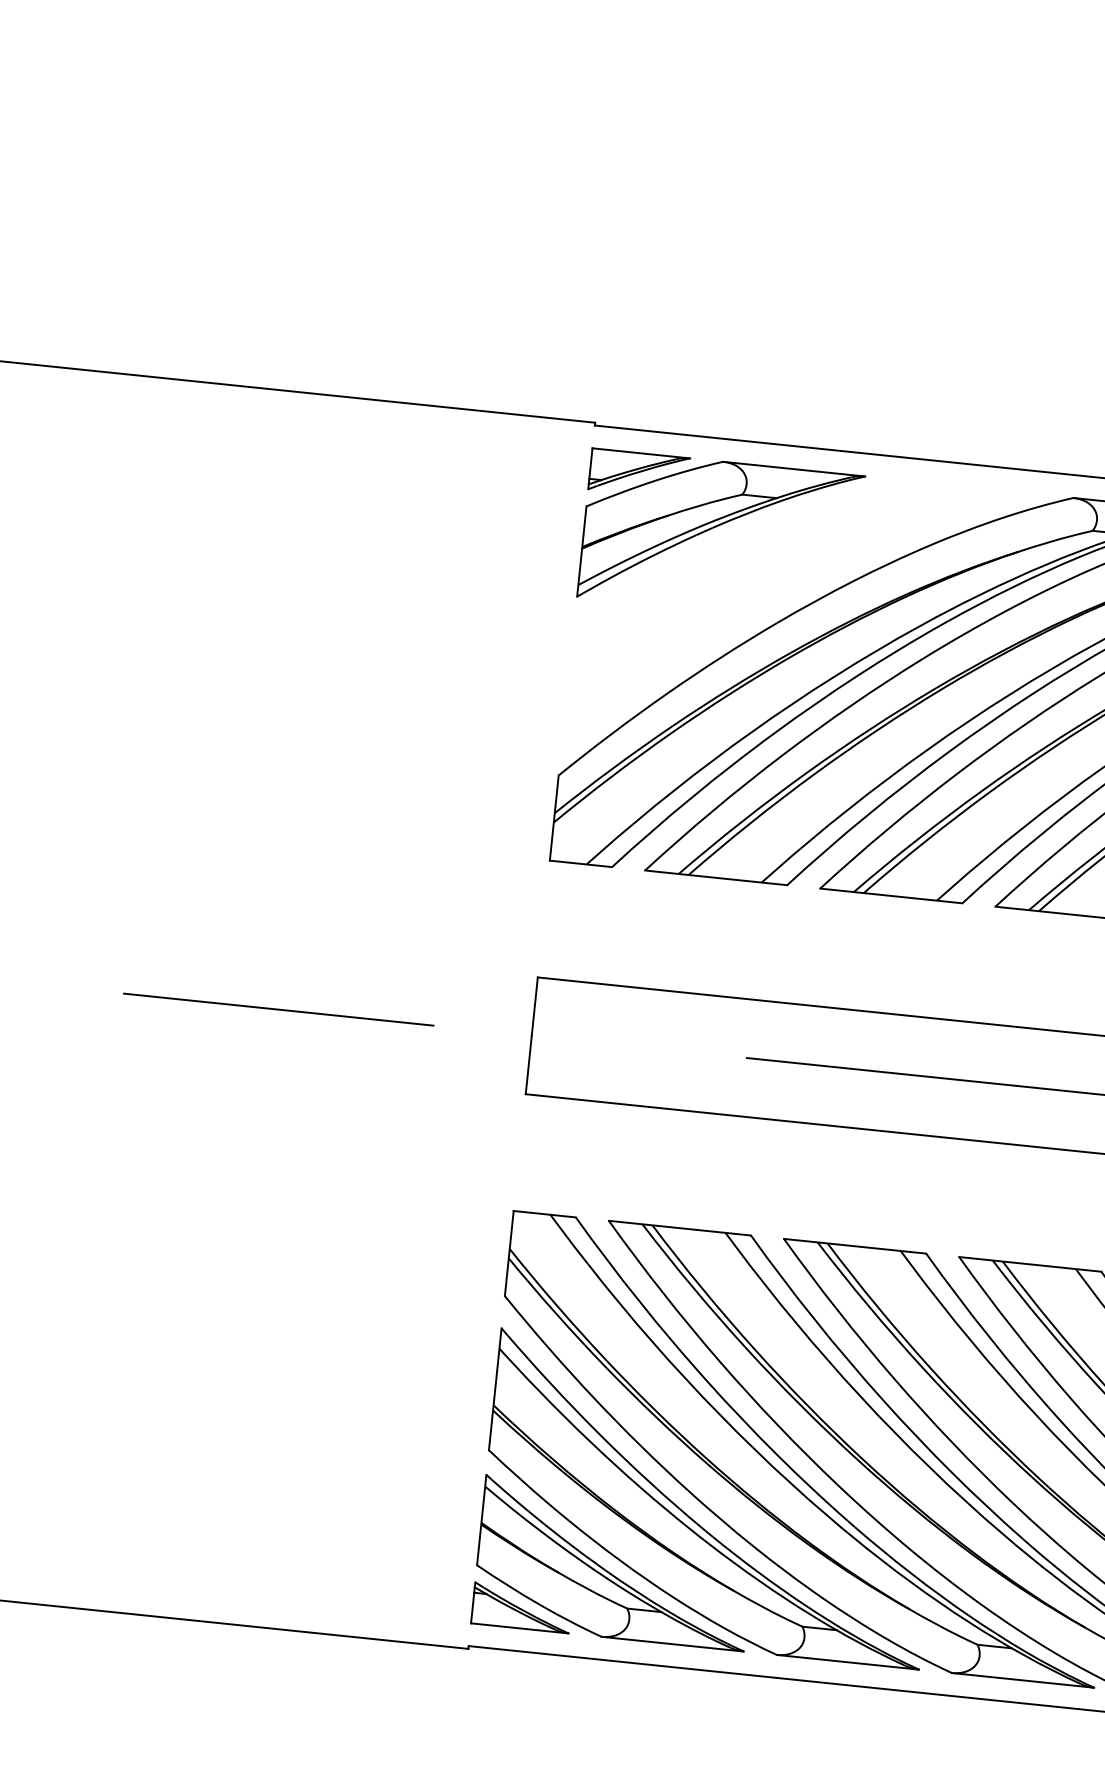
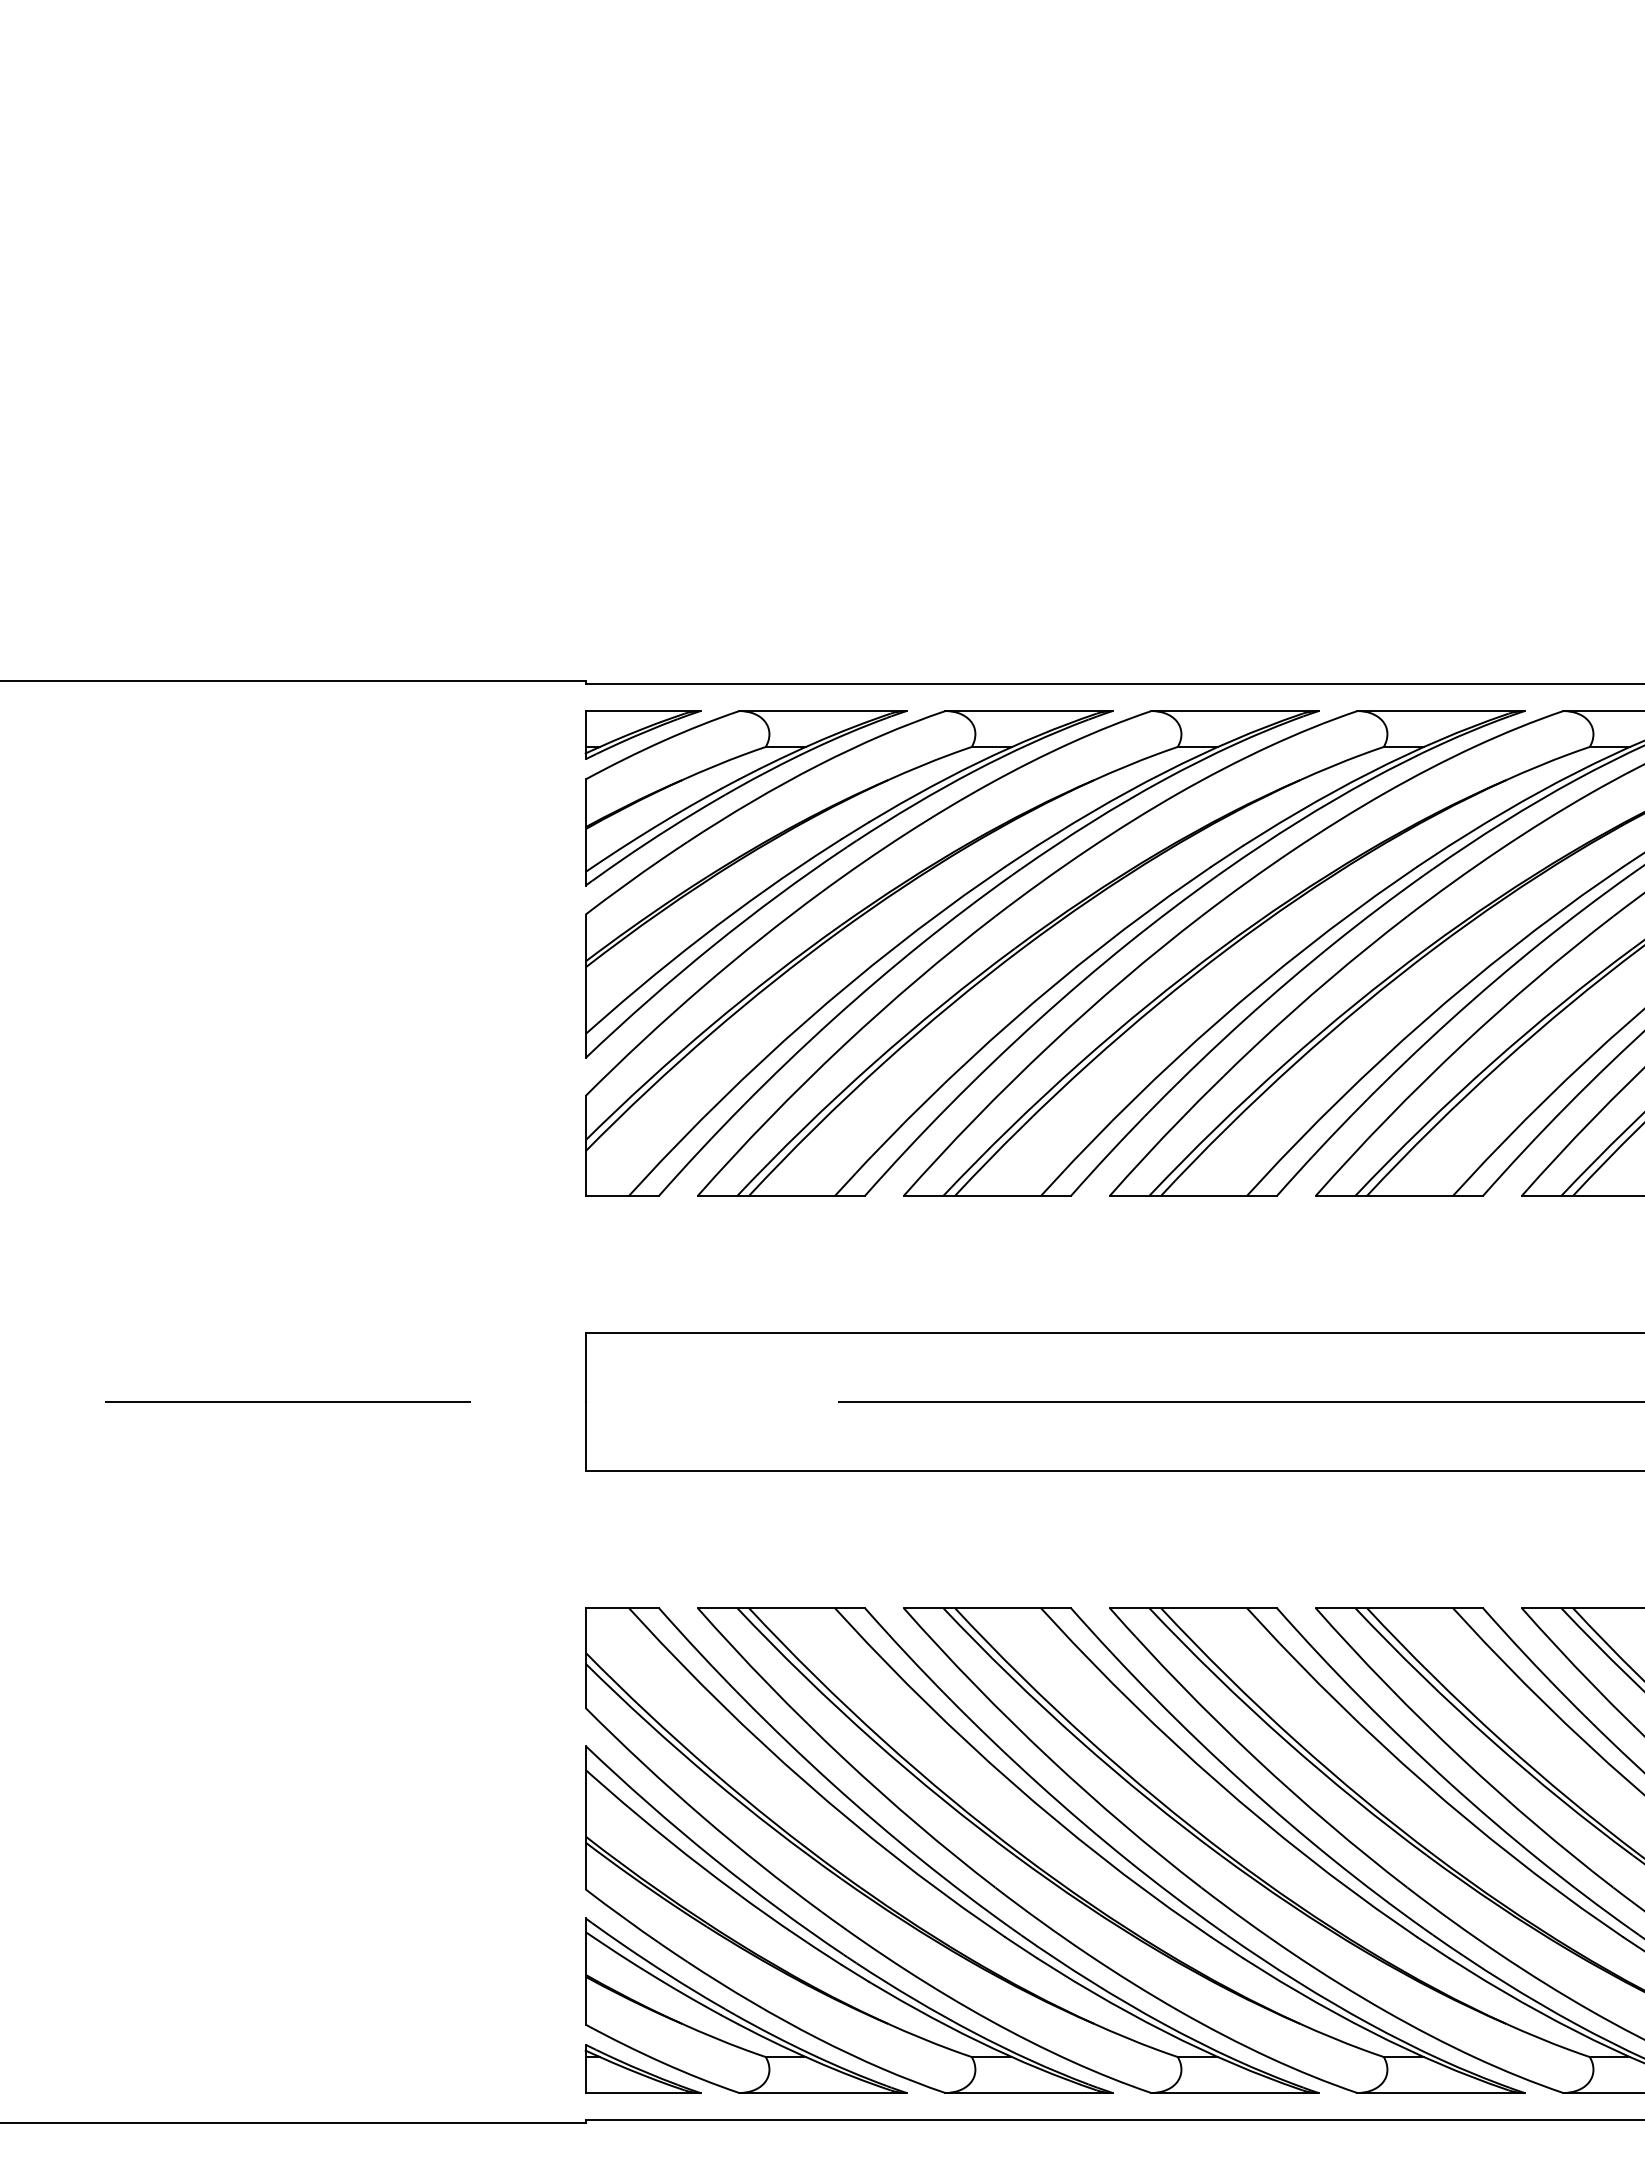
part: (786, 596) -> (829, 860), added

